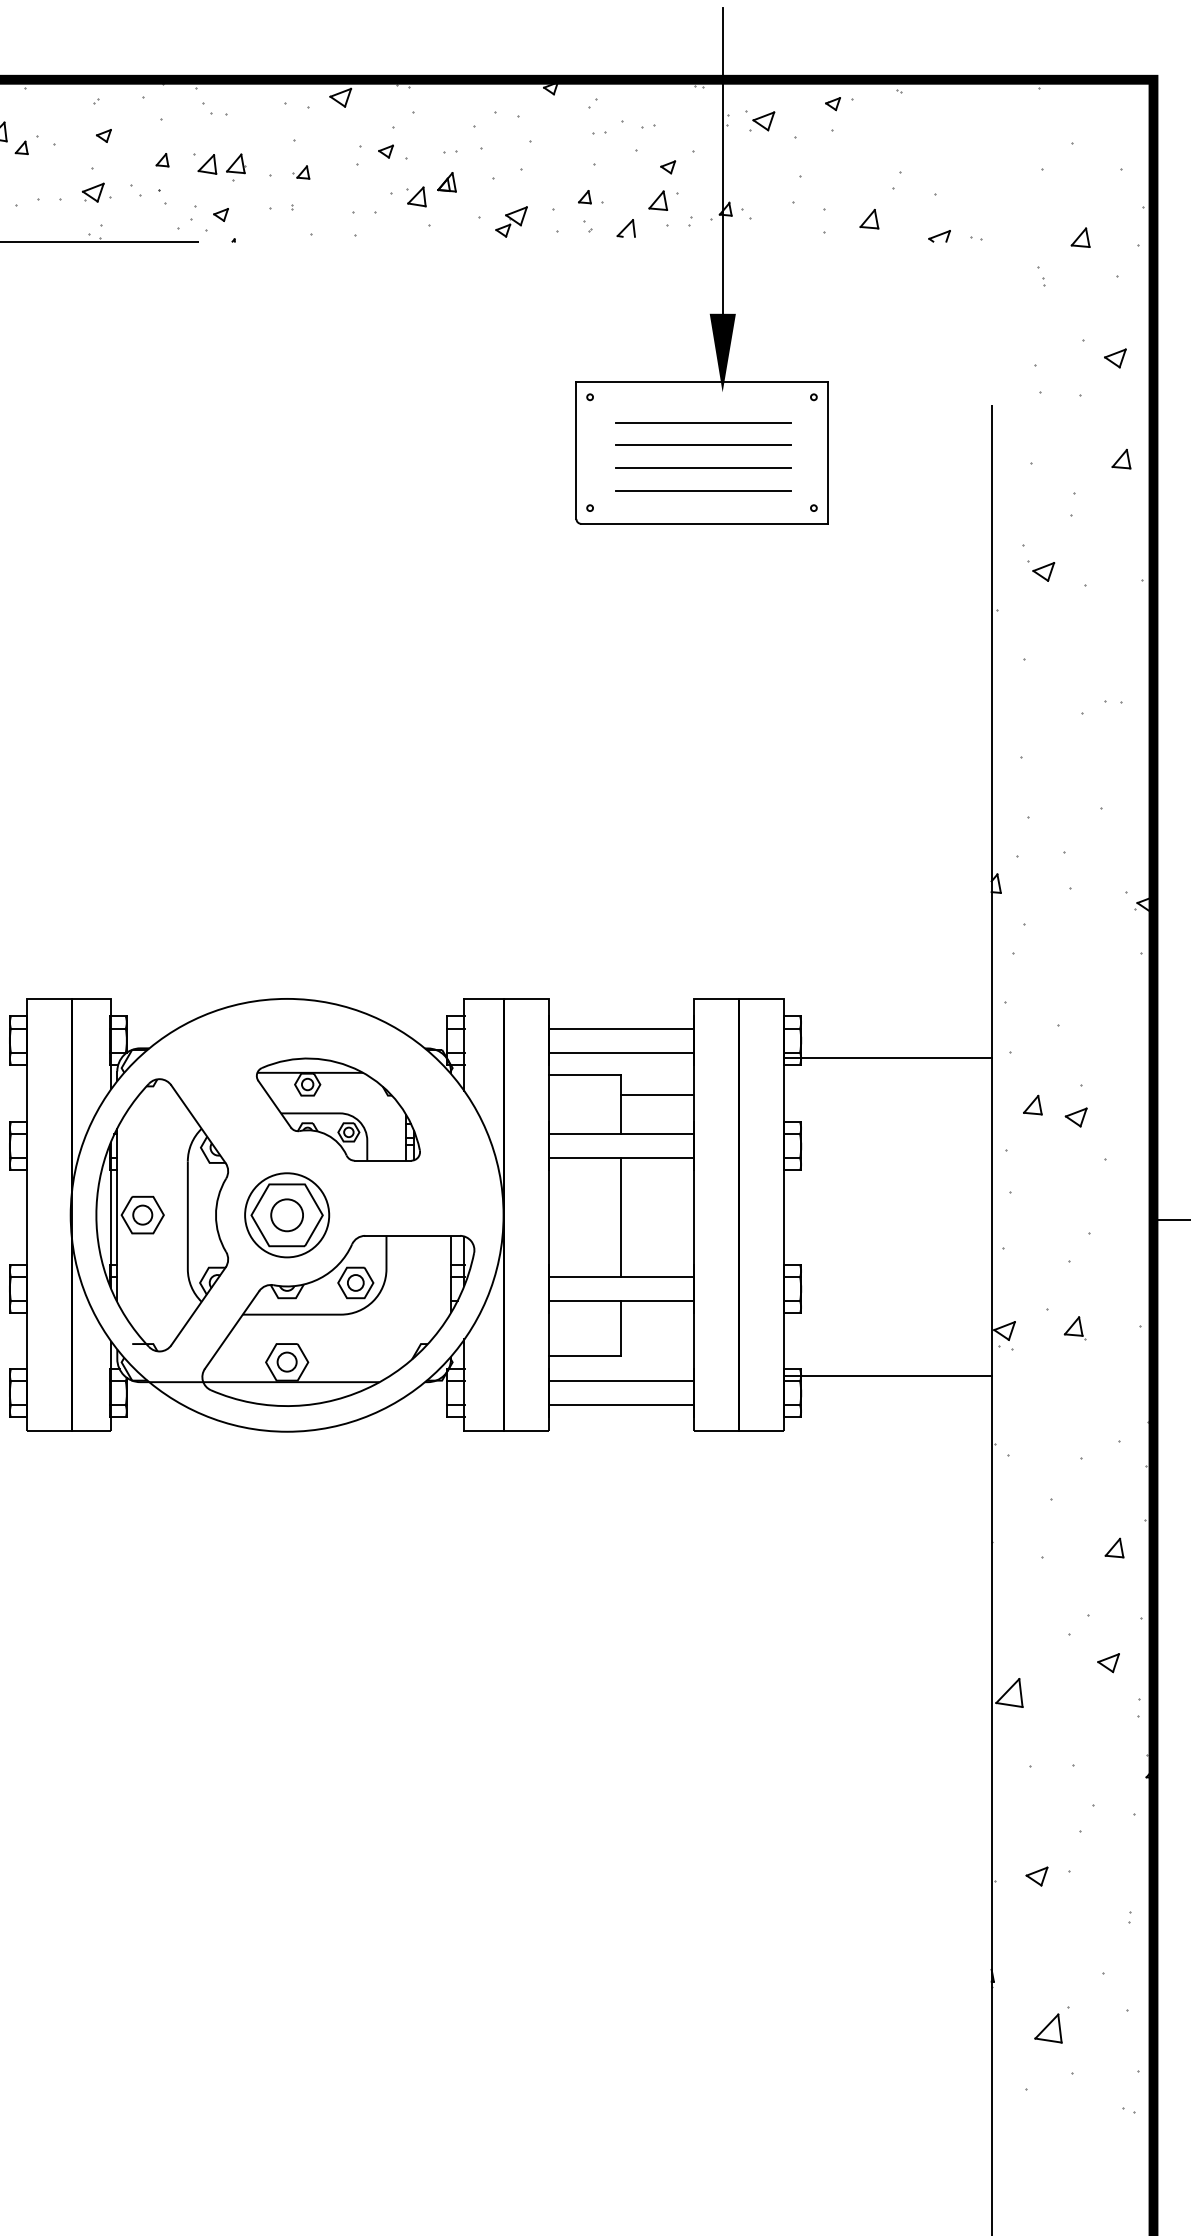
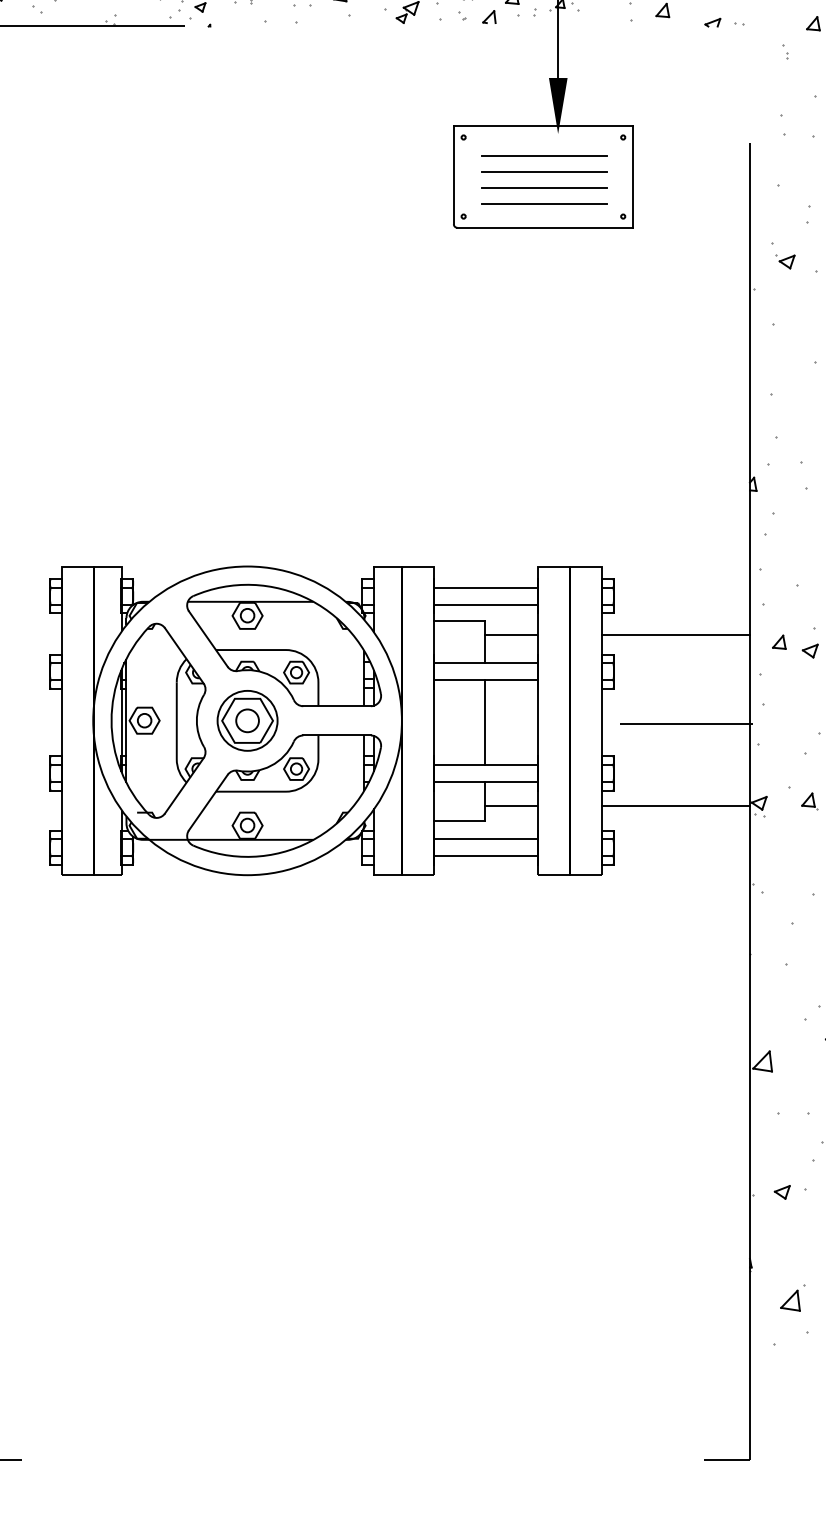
line: (887, 1058) -> (675, 635), moved
part: (338, 1109) -> (284, 645), size x1.67
line: (902, 1220) -> (686, 724), added
line: (656, 1335) -> (510, 806), added
line: (887, 1376) -> (675, 806), moved

